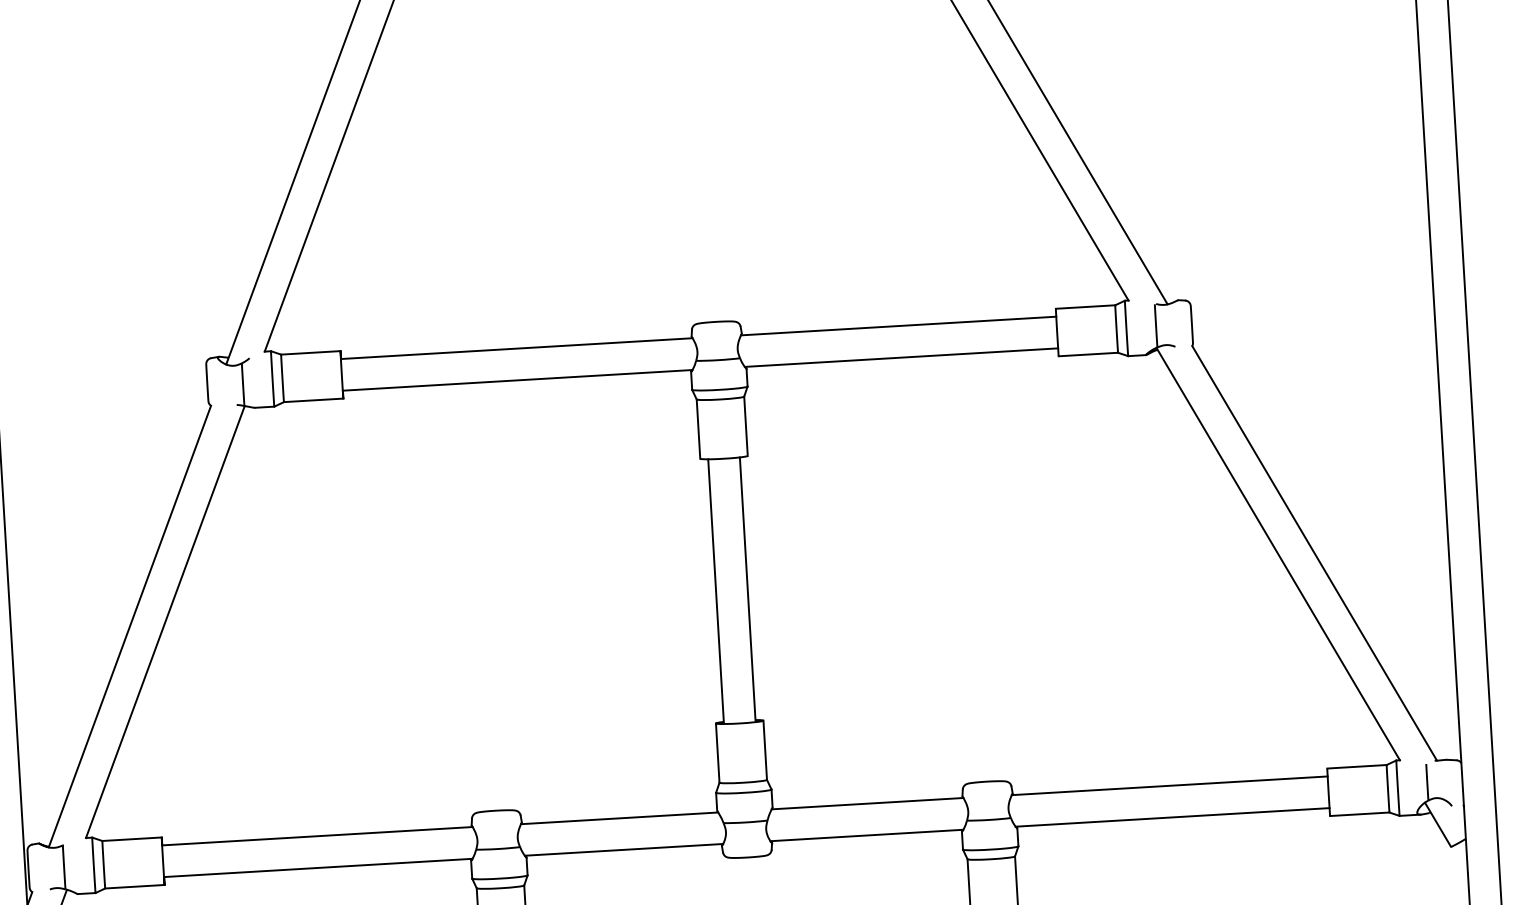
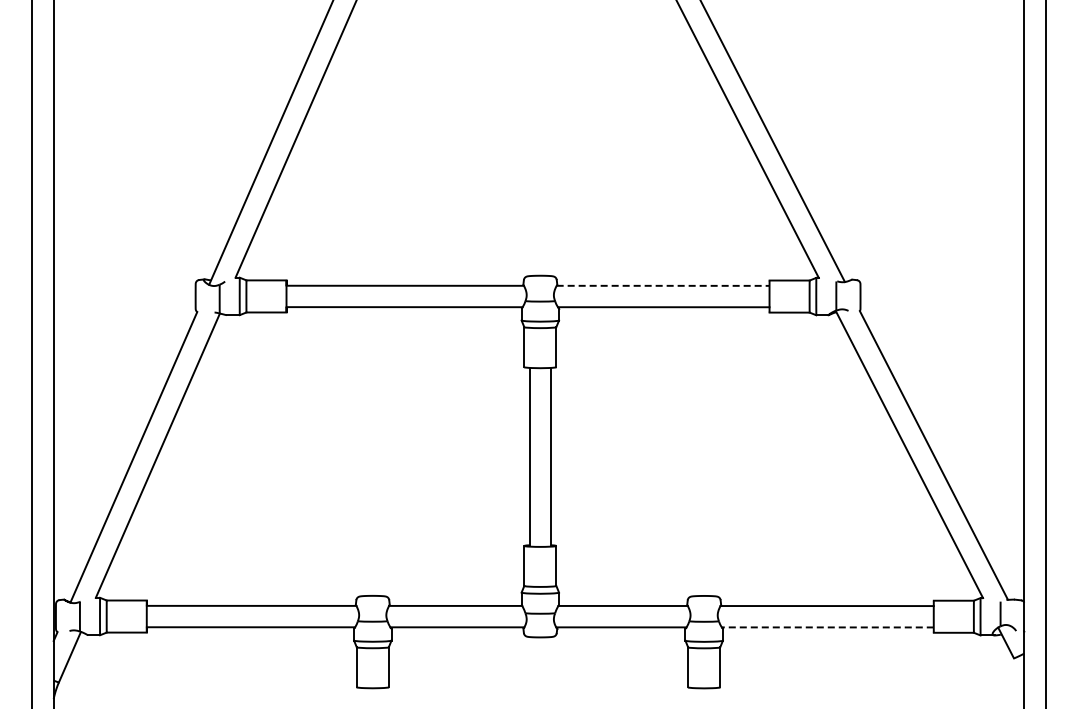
line: (899, 325) -> (663, 285), solid -> dashed
line: (1172, 817) -> (827, 627), solid -> dashed

